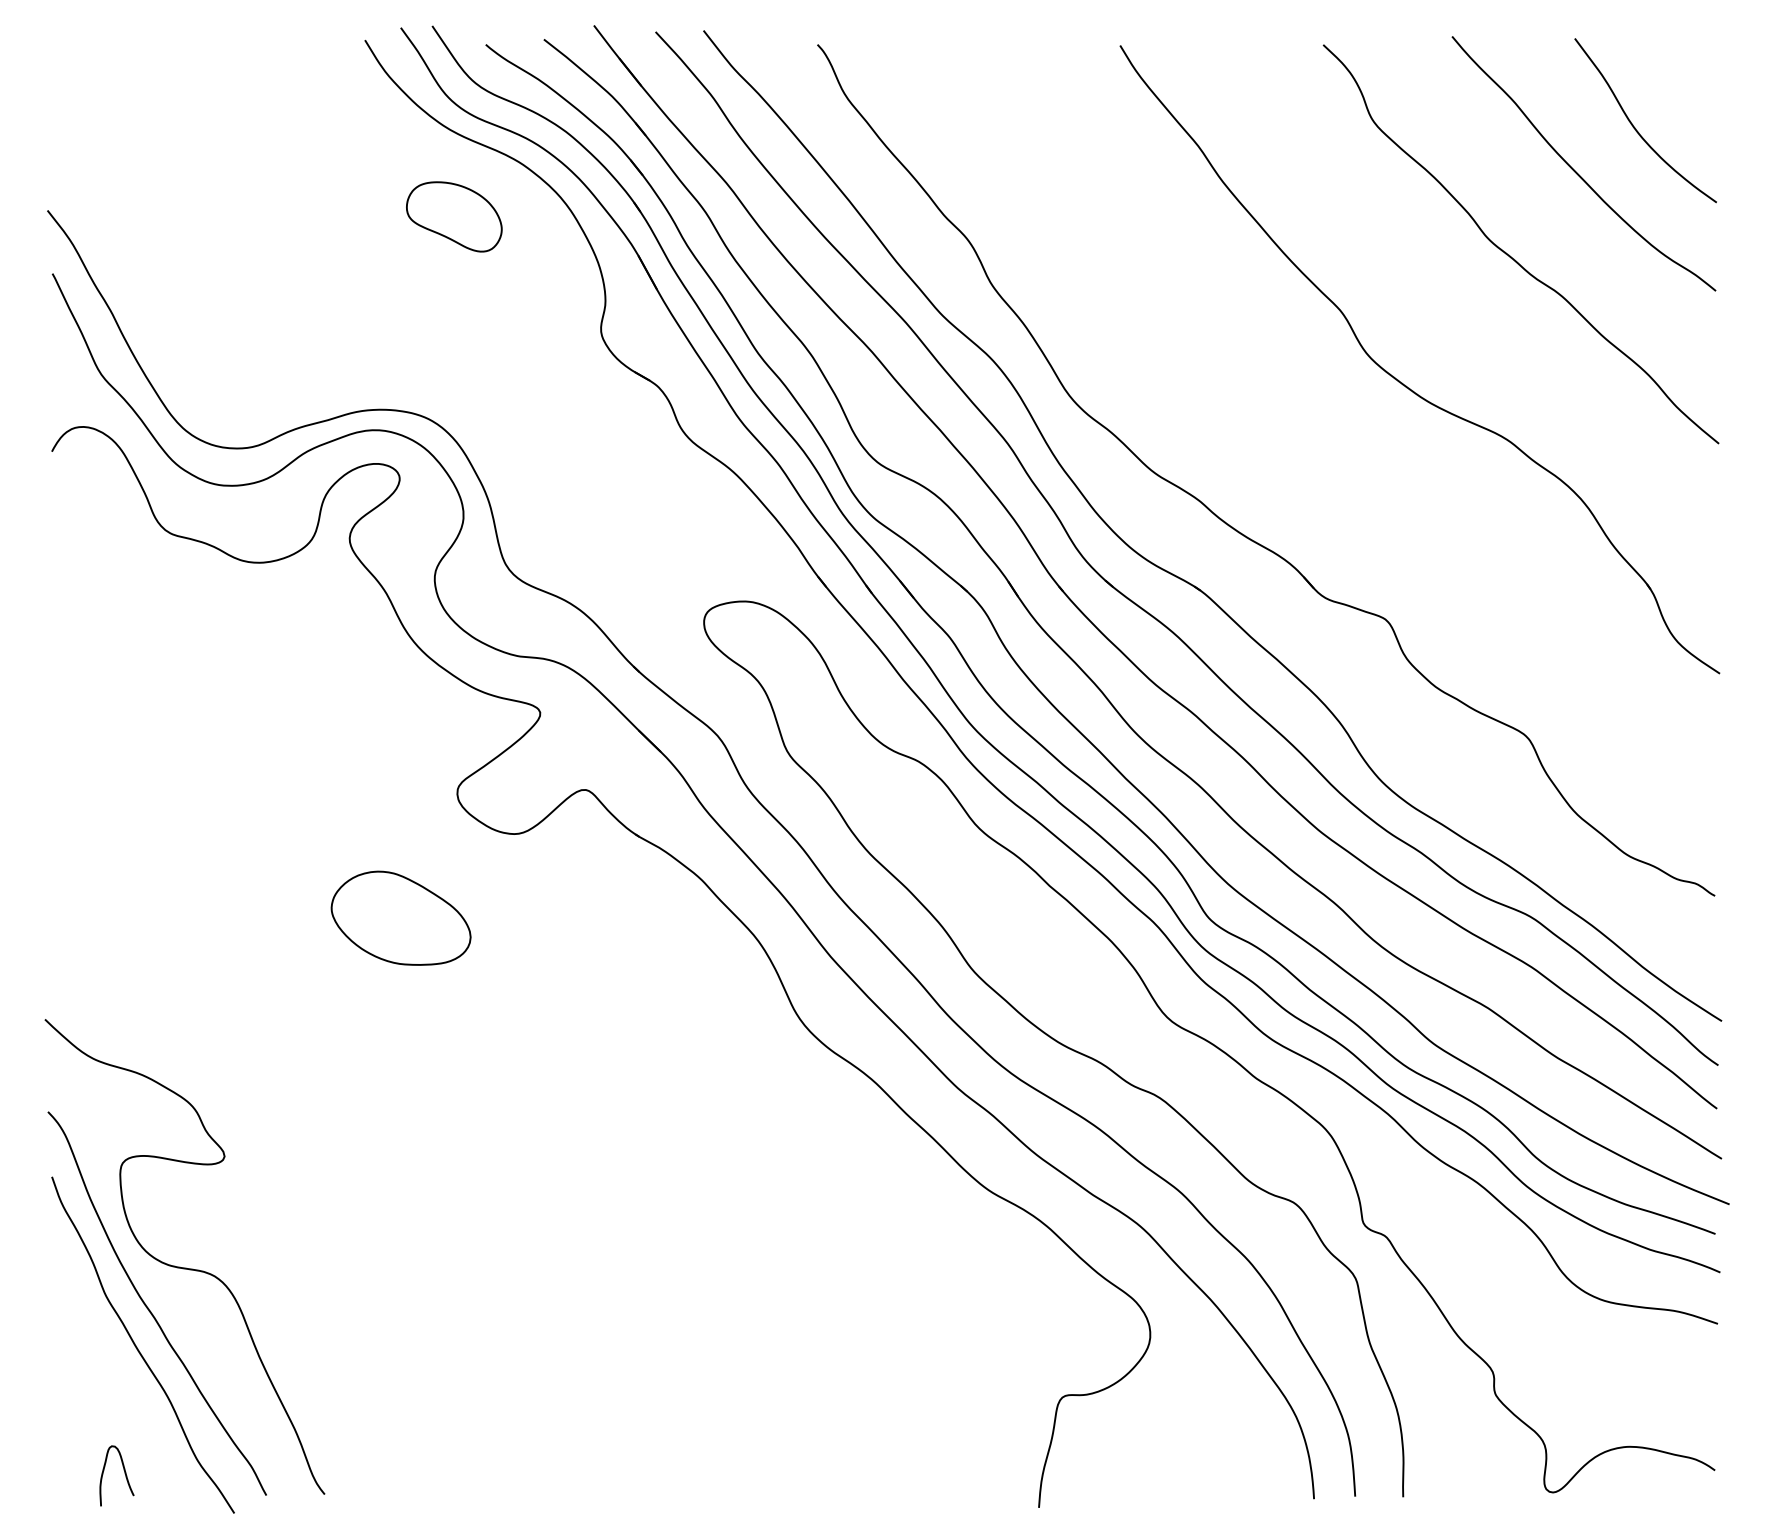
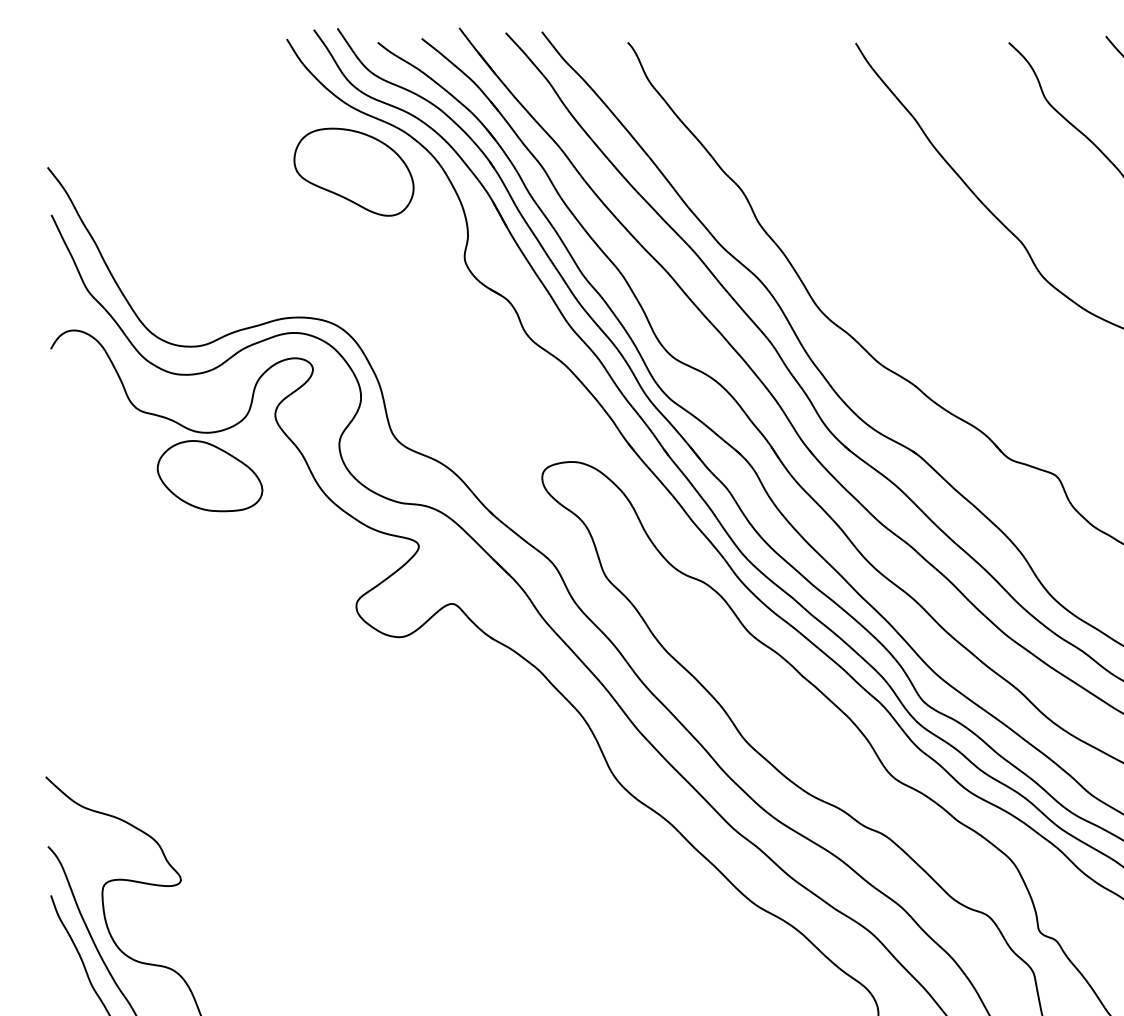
part: (454, 216) -> (354, 171), size x1.67
part: (400, 917) -> (209, 475), moved

